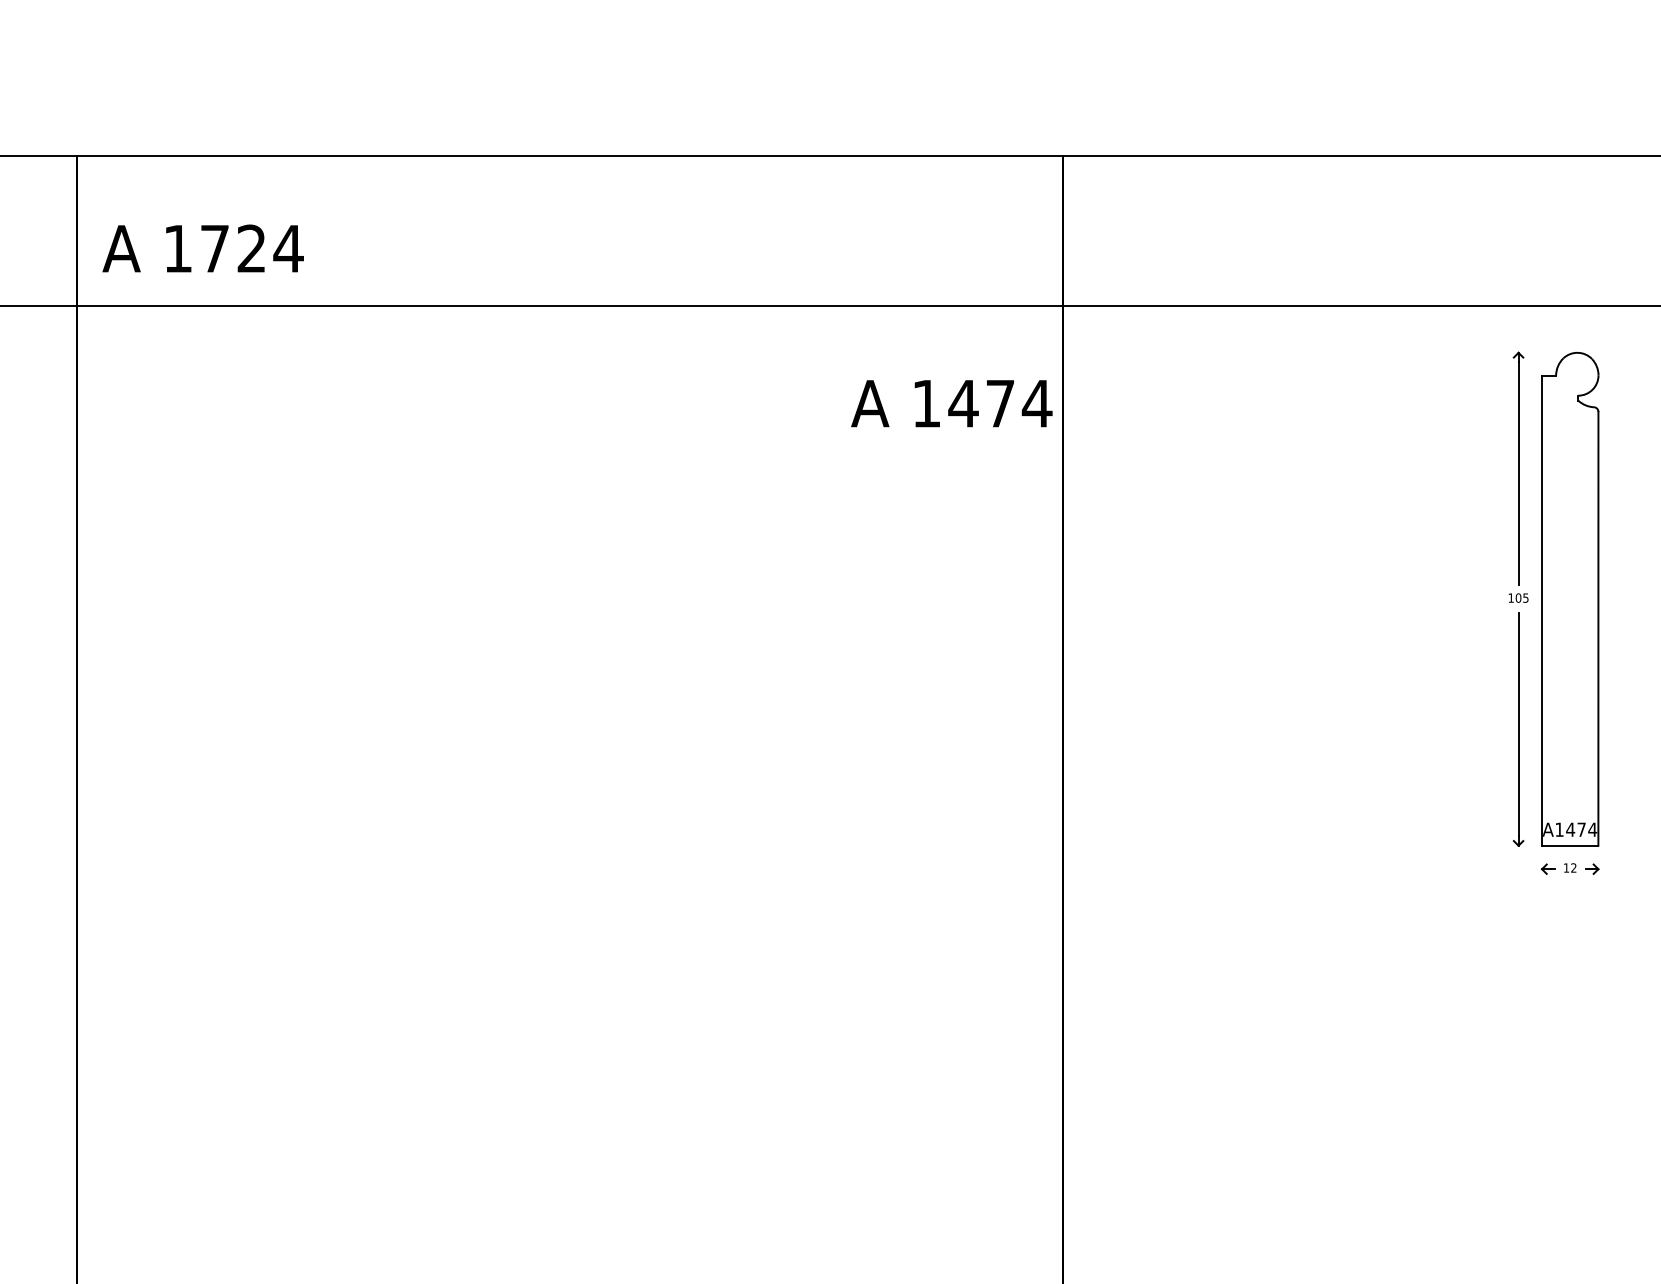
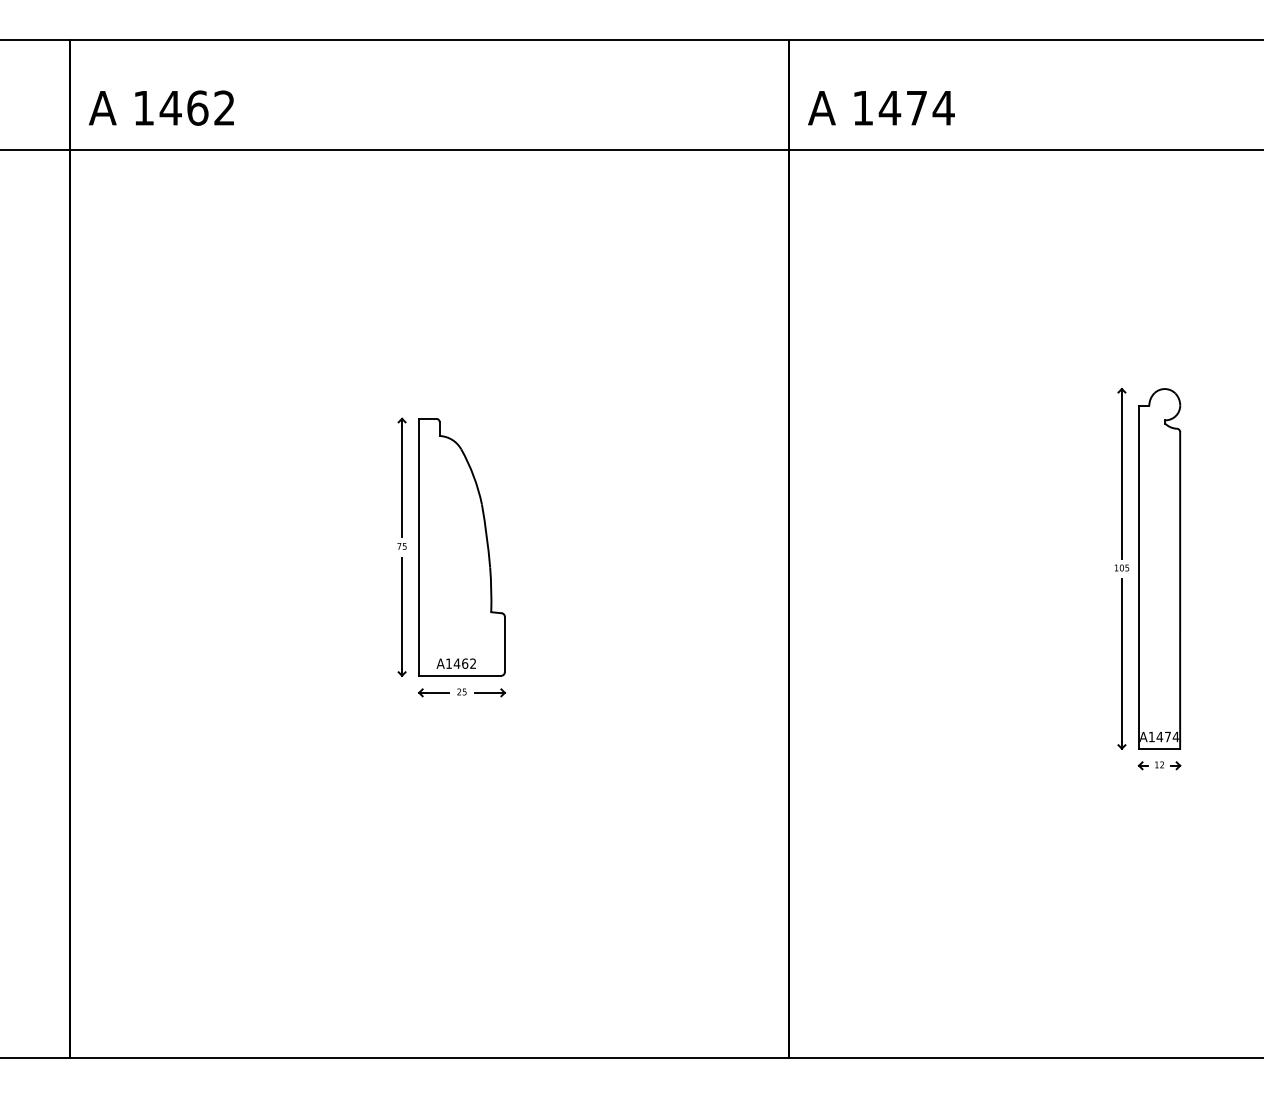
text: (251, 247) -> (197, 107), 1724 -> 1462
text: (951, 404) -> (881, 108), moved
part: (1553, 613) -> (1147, 579), moved
part: (599, 864) -> (451, 557), added

